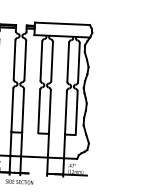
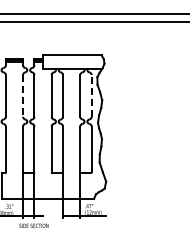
line: (15, 59) -> (23, 95), solid -> dashed
line: (78, 62) -> (91, 95), solid -> dashed

